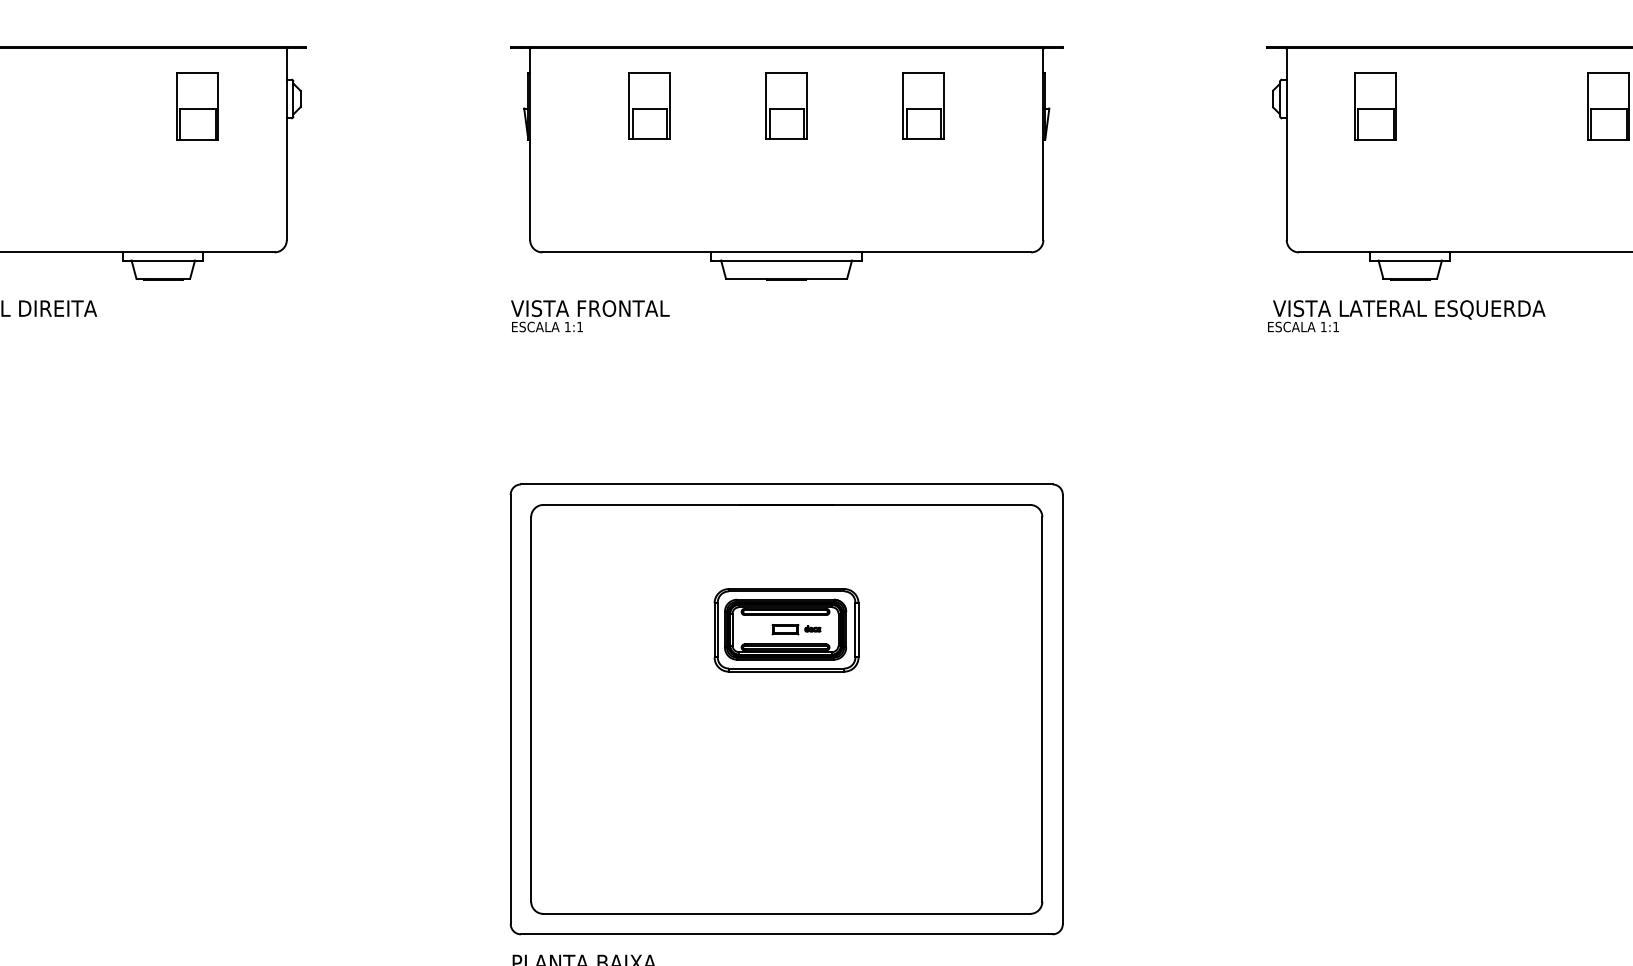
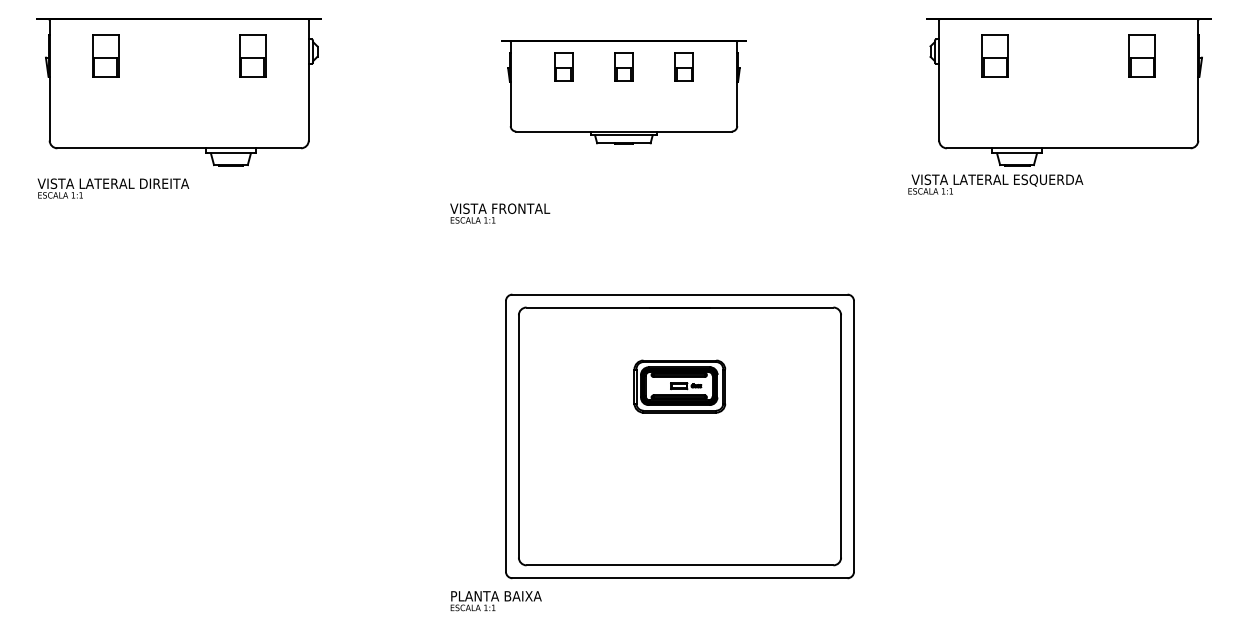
part: (785, 163) -> (623, 92), size x0.7
text: (590, 316) -> (500, 213), moved
text: (1406, 316) -> (995, 184), moved
part: (785, 709) -> (679, 436), moved

